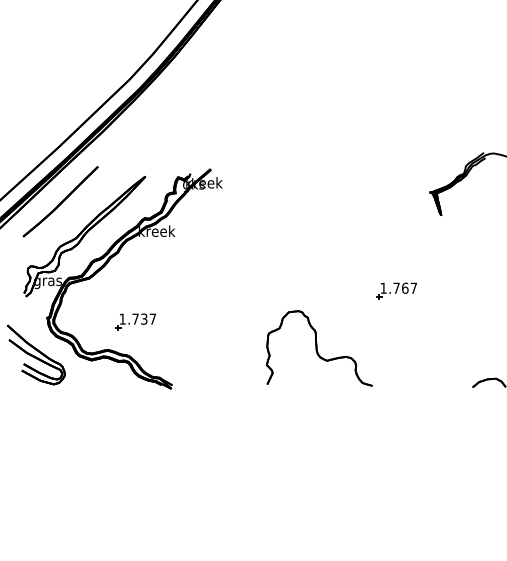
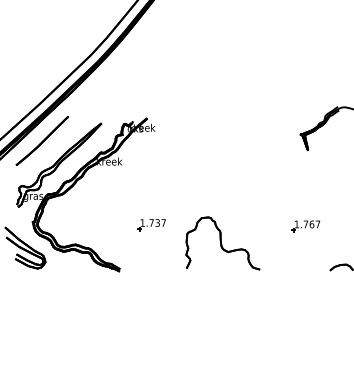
part: (395, 291) -> (305, 226), moved
part: (135, 322) -> (151, 225), moved

